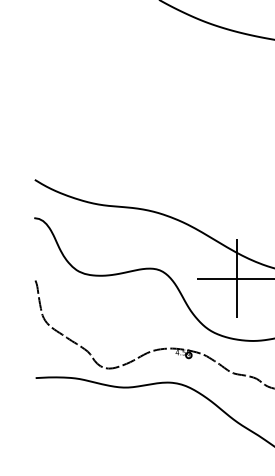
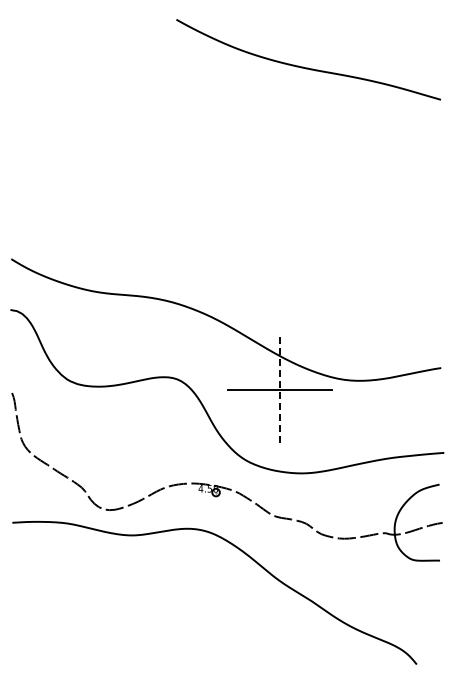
line: (236, 278) -> (279, 390), solid -> dashed

